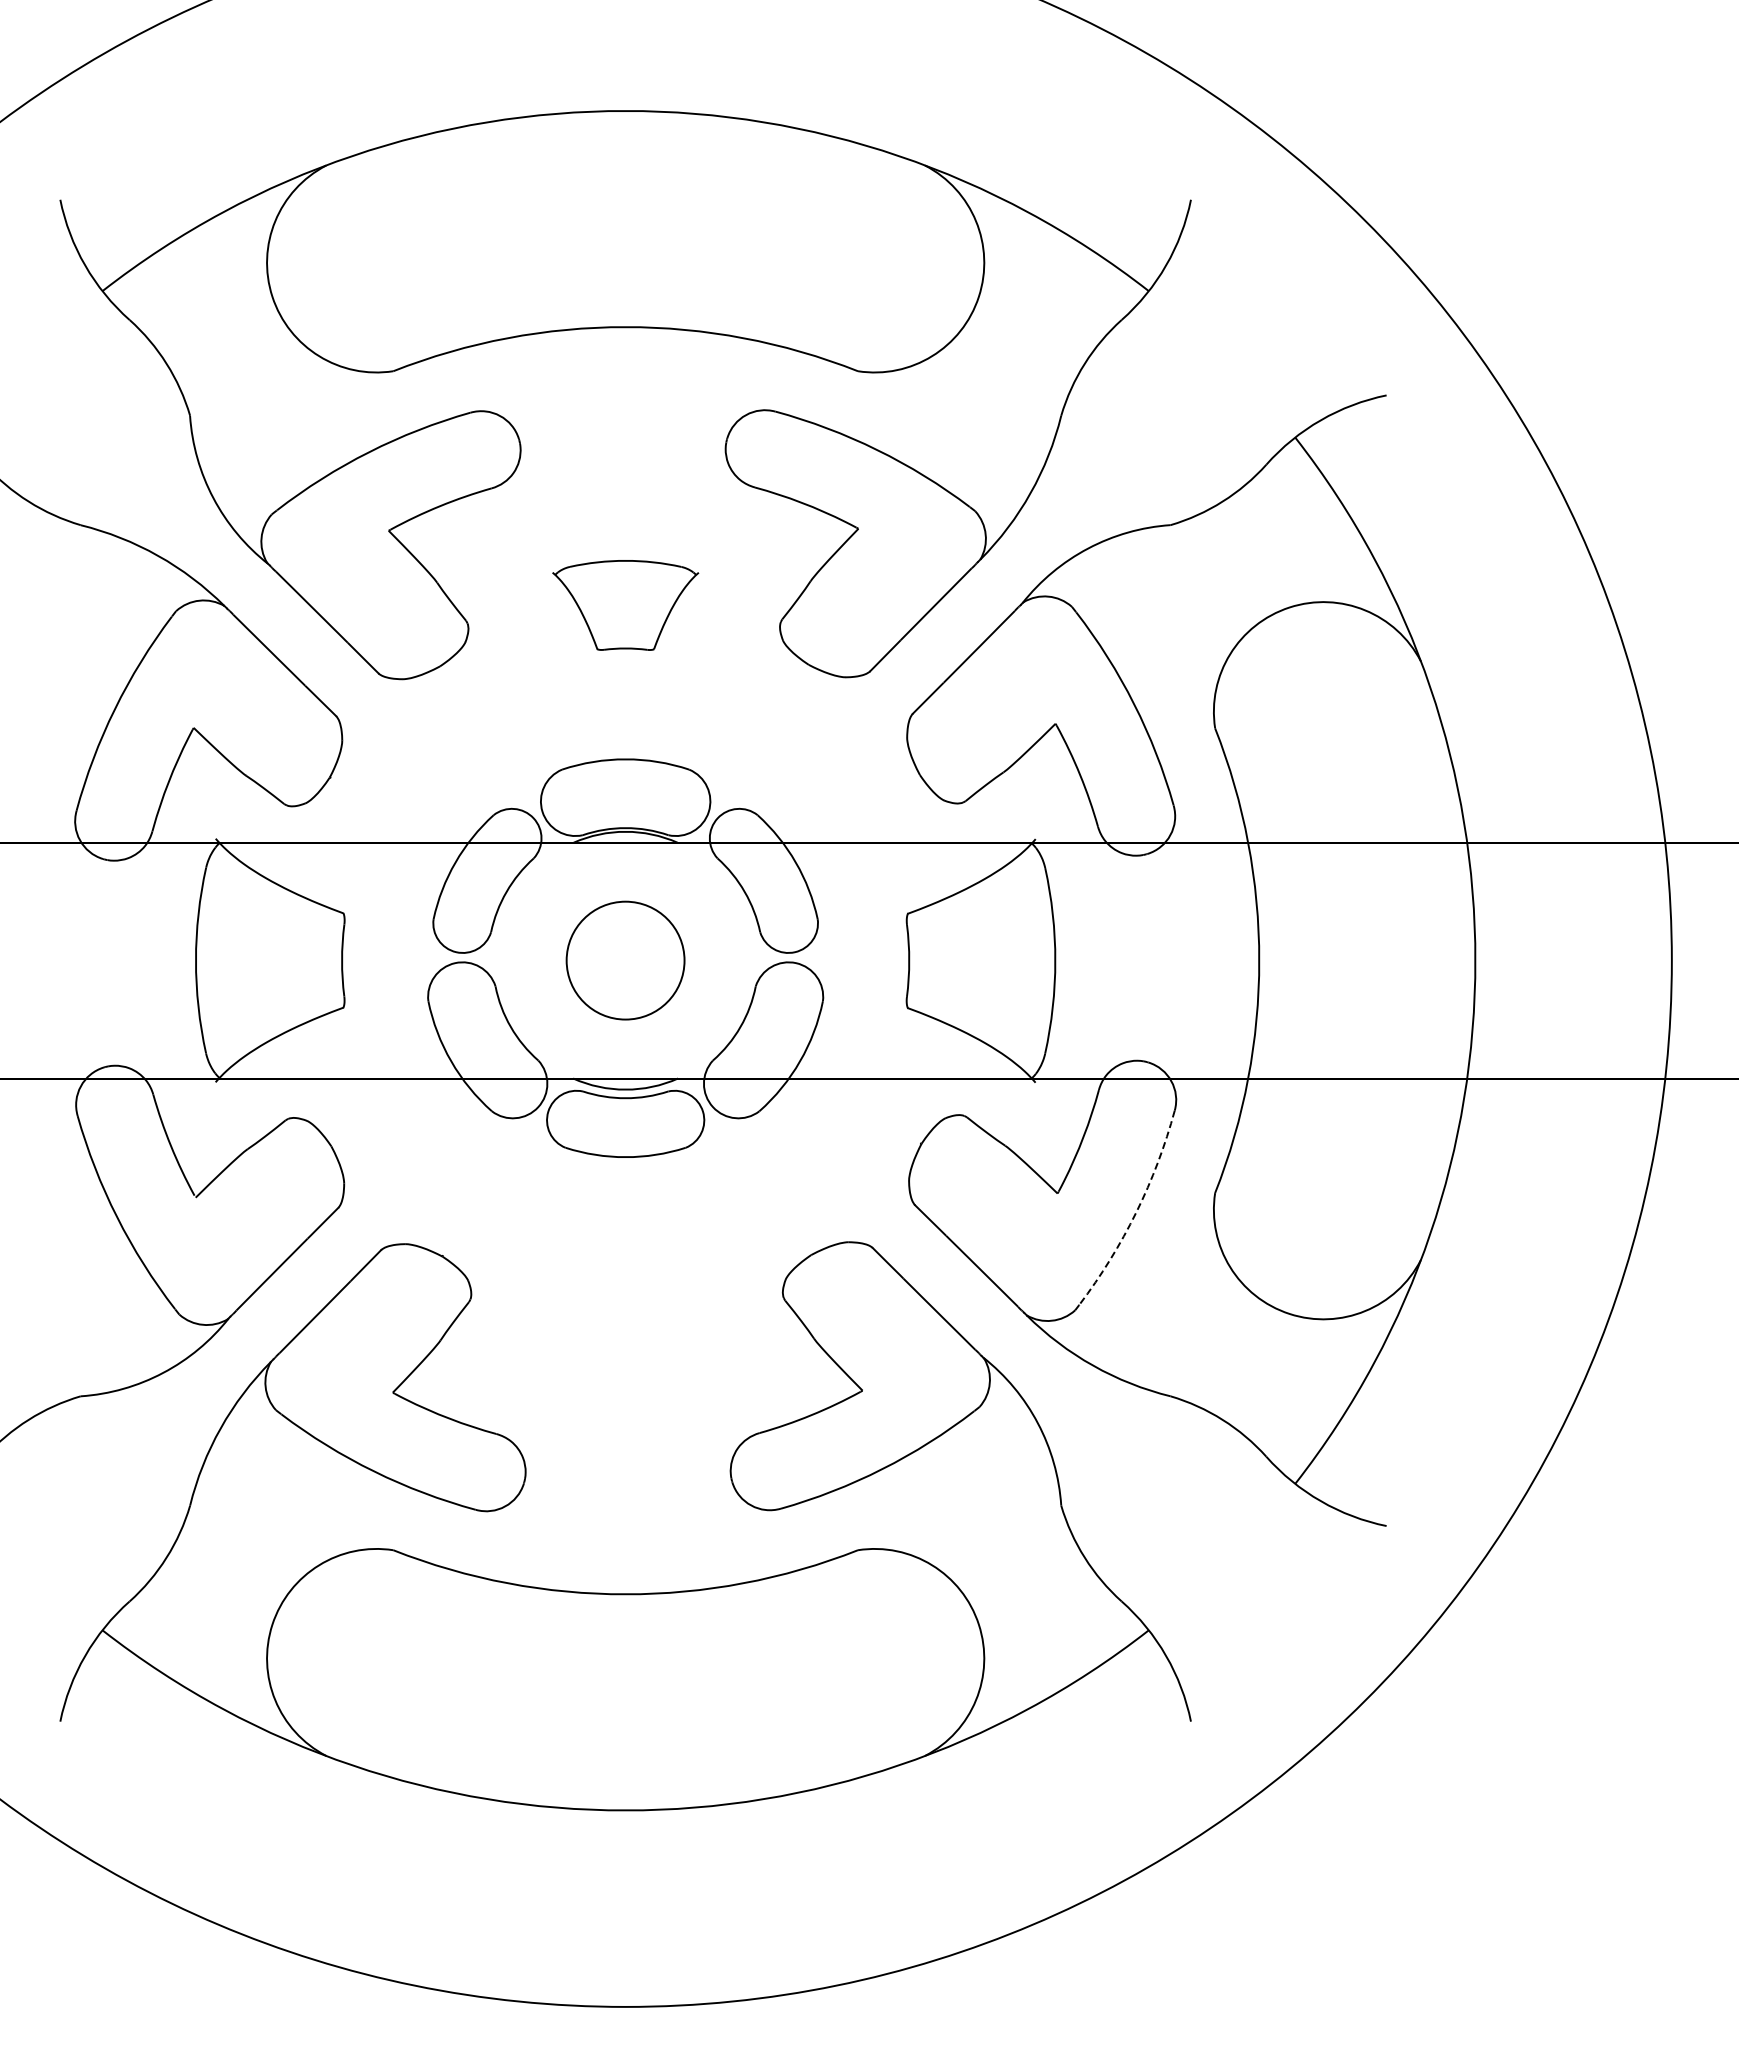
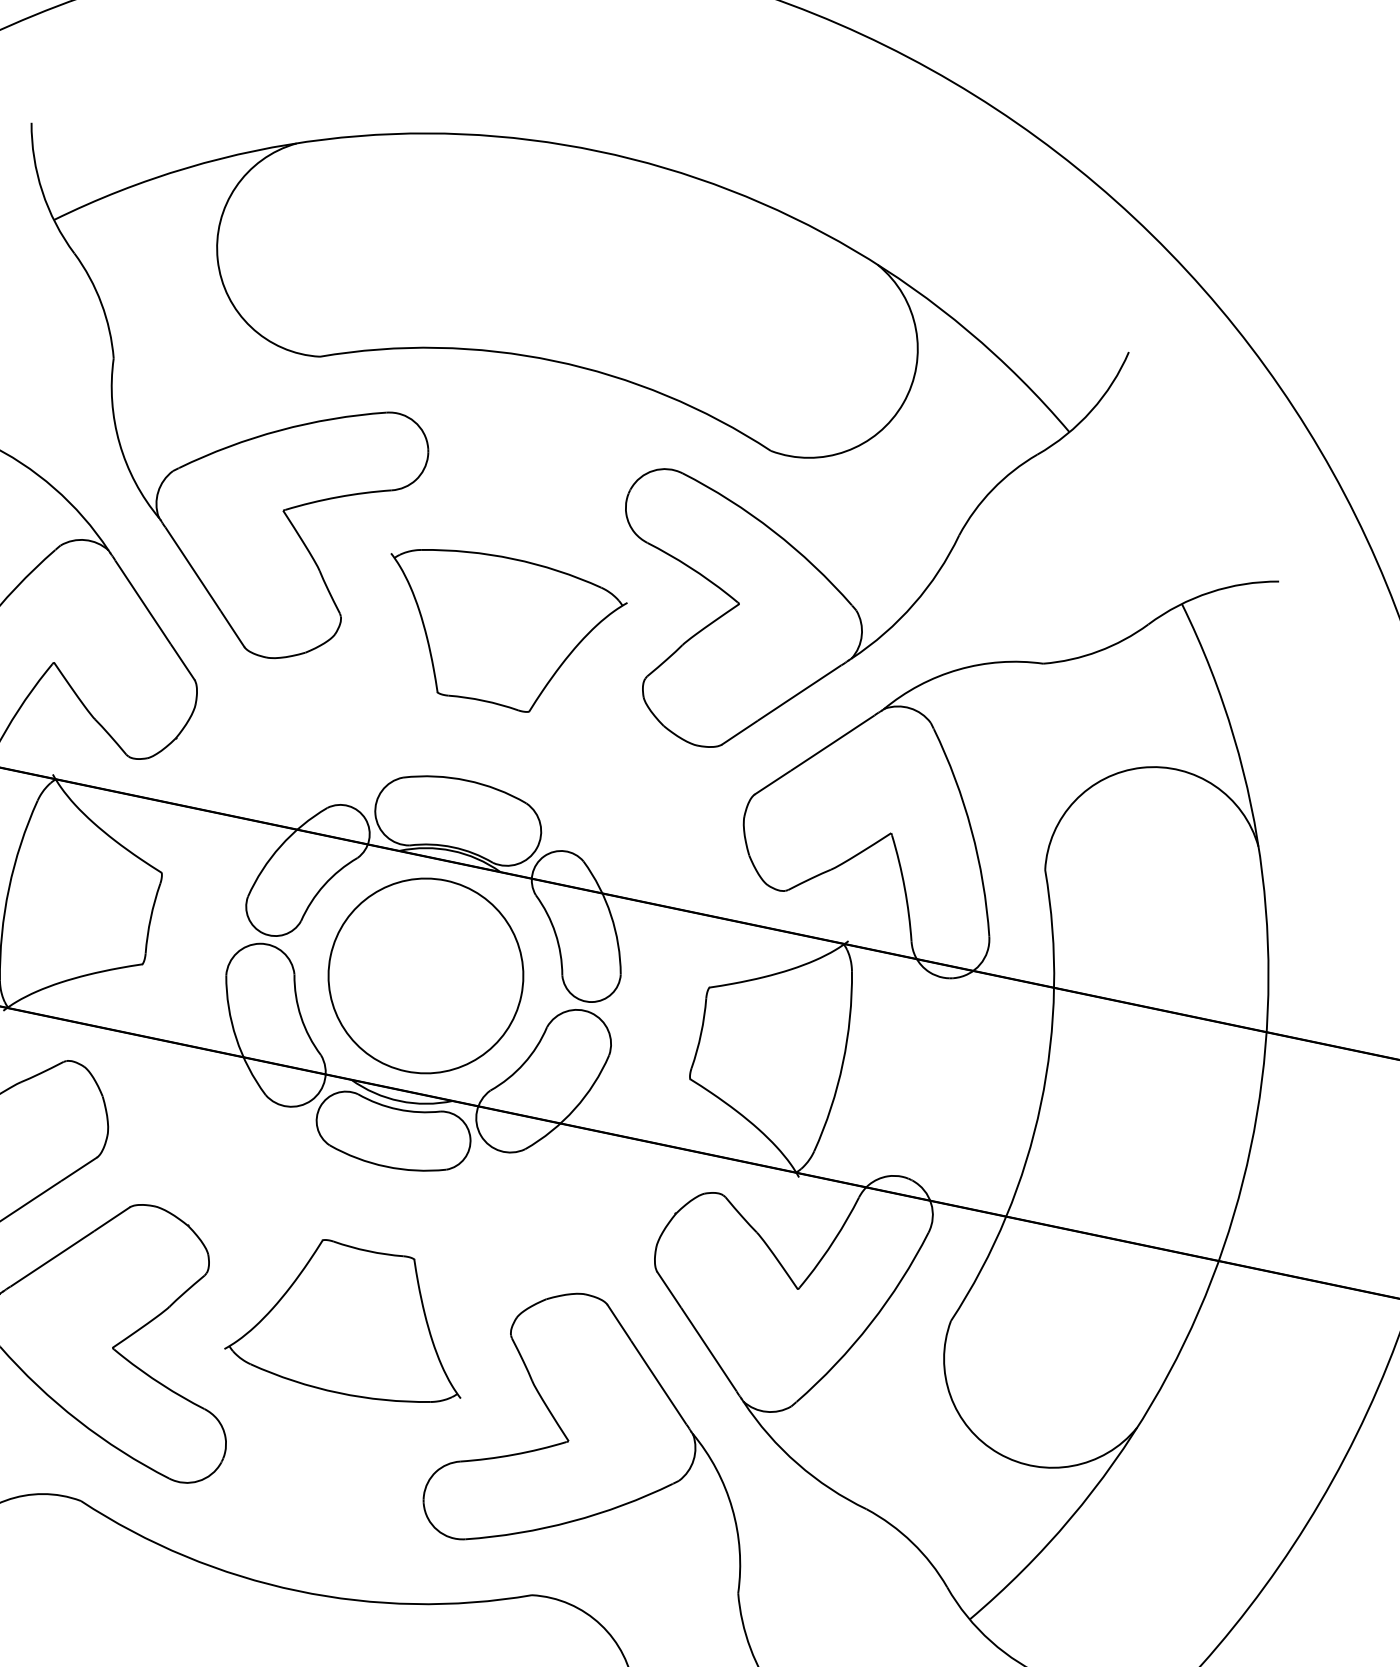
part: (625, 605) -> (497, 631), size x1.67
circle: (625, 960) -> (425, 975), size x1.67
arc: (1136, 1212) -> (870, 1323), dashed -> solid
part: (625, 1315) -> (353, 1320), added

